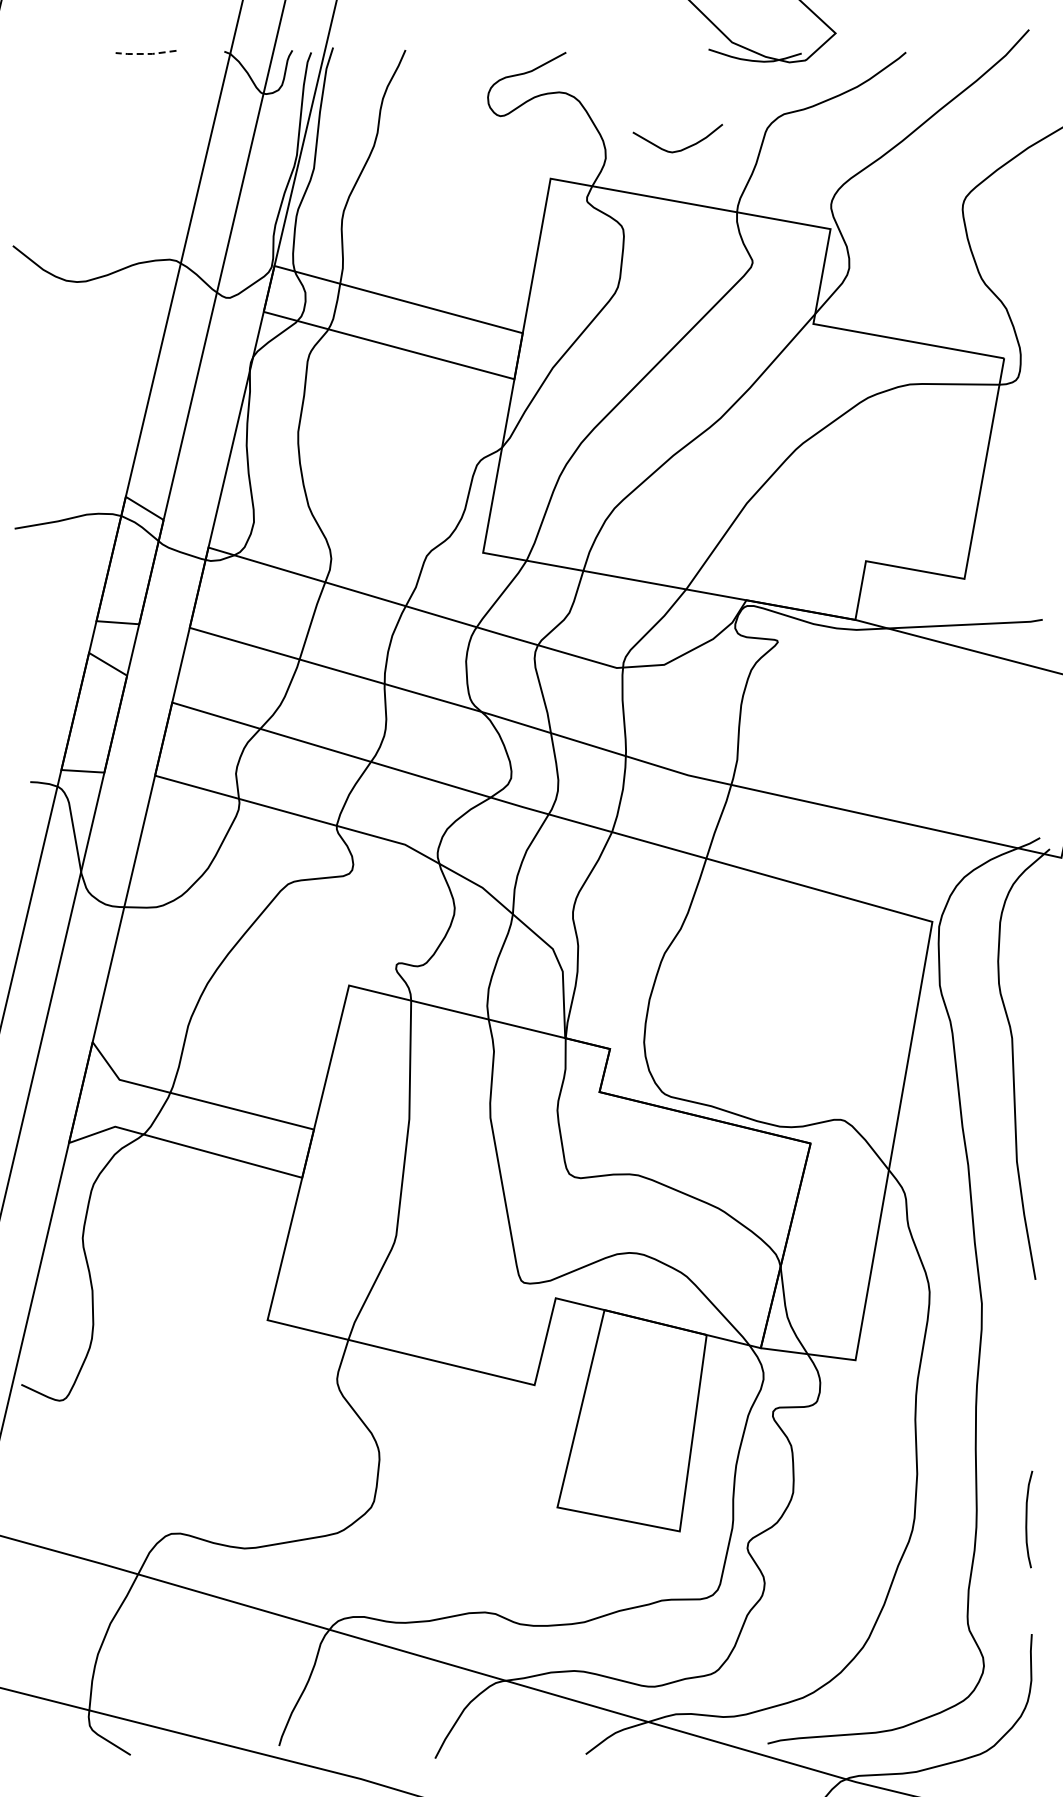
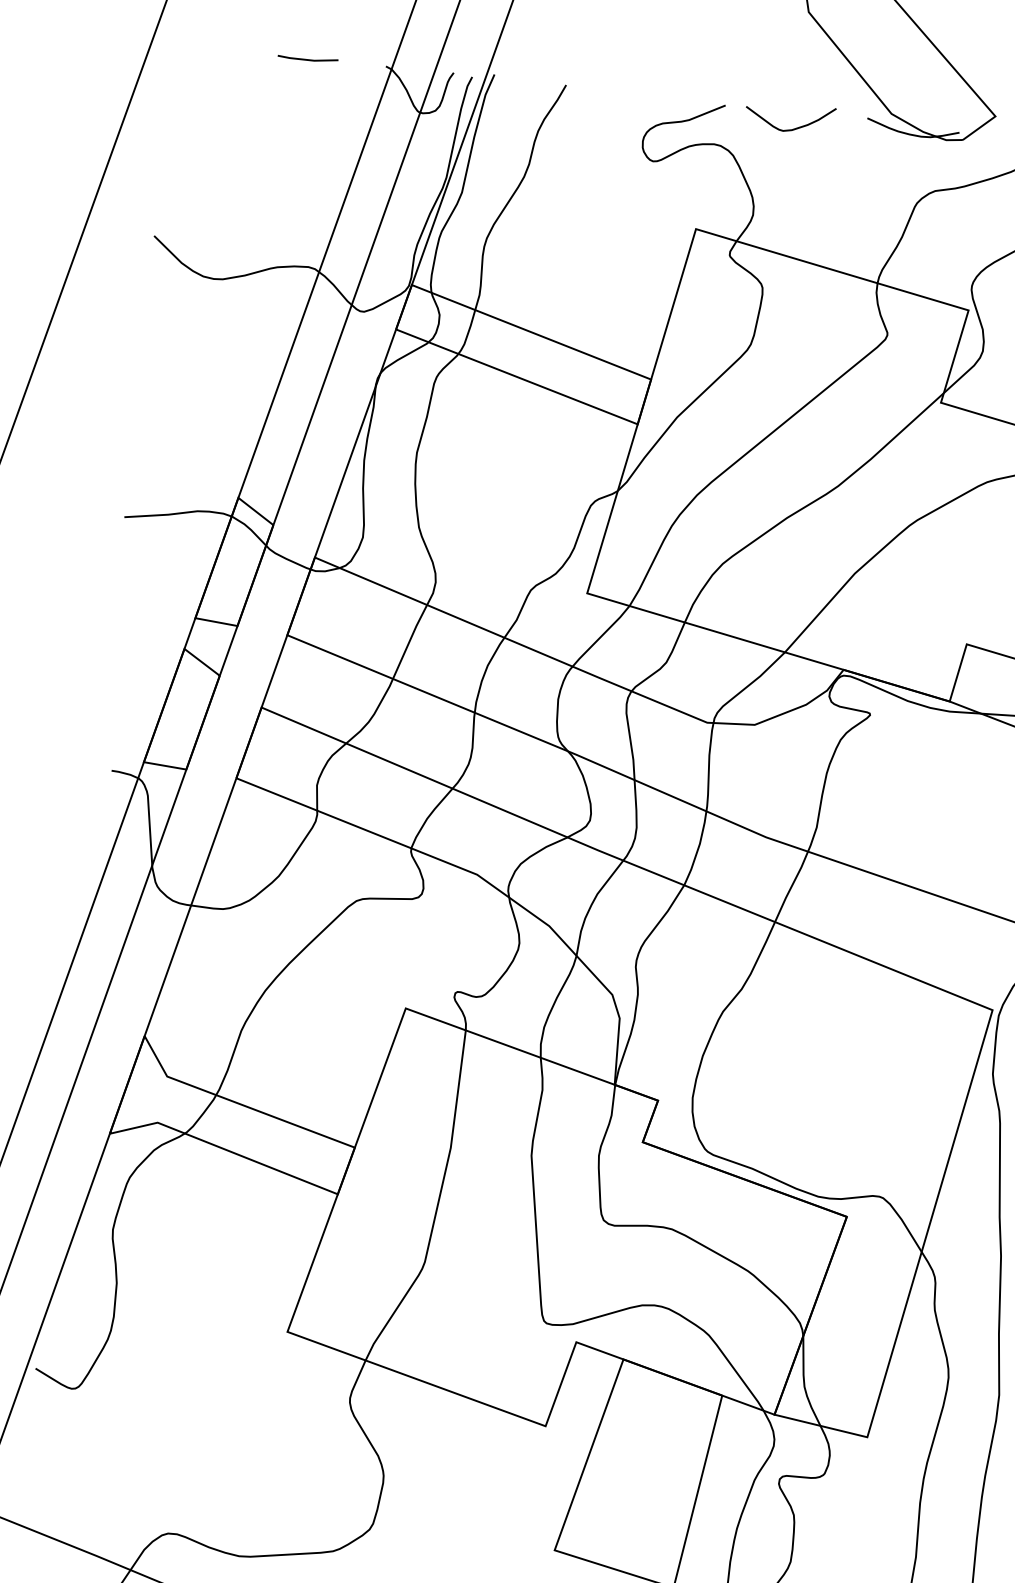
line: (145, 53) -> (307, 59), dashed -> solid
curve: (680, 149) -> (791, 128), moved

